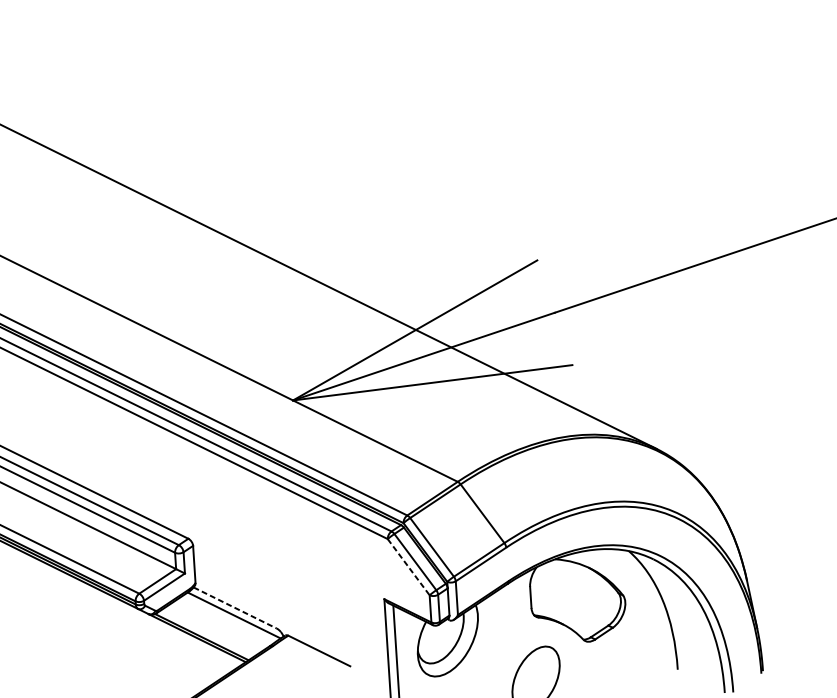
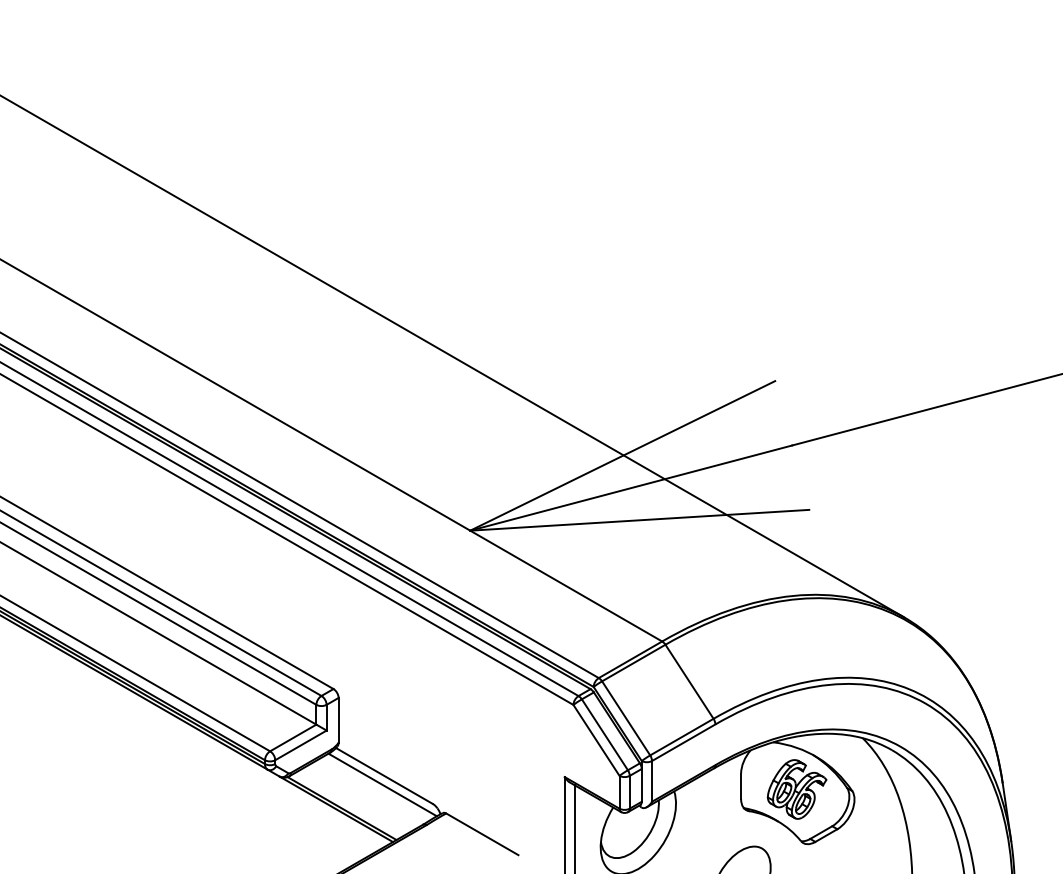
line: (408, 567) -> (596, 740), dashed -> solid
part: (576, 597) -> (796, 789), added
line: (235, 608) -> (384, 776), dashed -> solid

